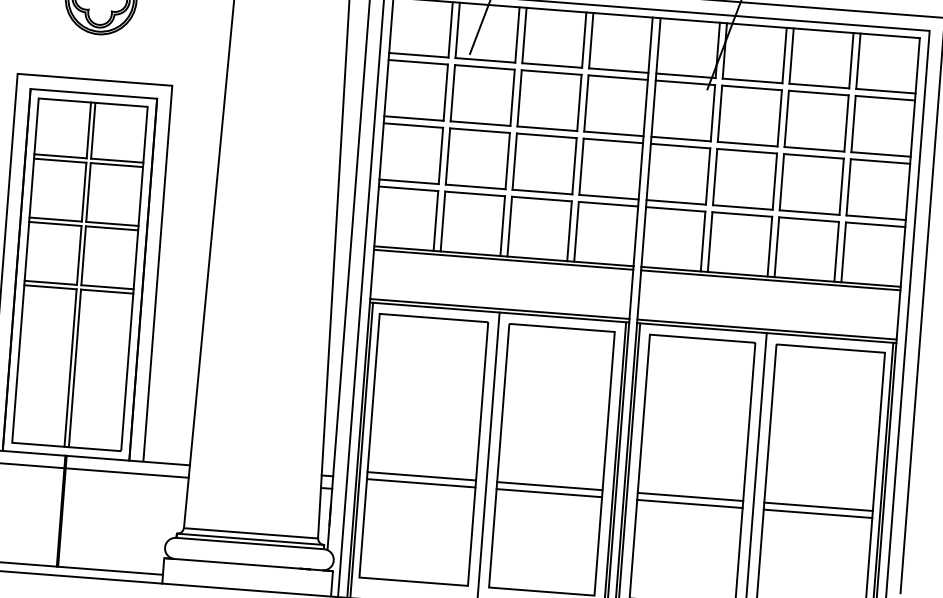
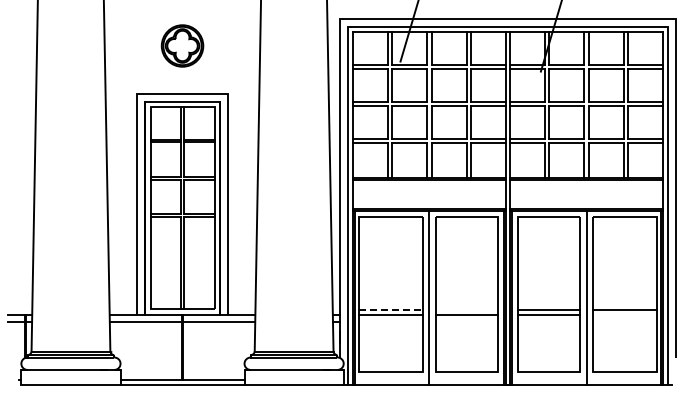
line: (422, 476) -> (391, 310), solid -> dashed
line: (549, 486) -> (466, 310), removed
line: (817, 513) -> (624, 314), removed

